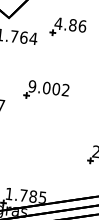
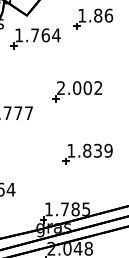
text: (57, 23) -> (81, 15), 4.86 -> 1.86
text: (32, 86) -> (61, 88), 9.002 -> 2.002
part: (49, 147) -> (87, 153), added

